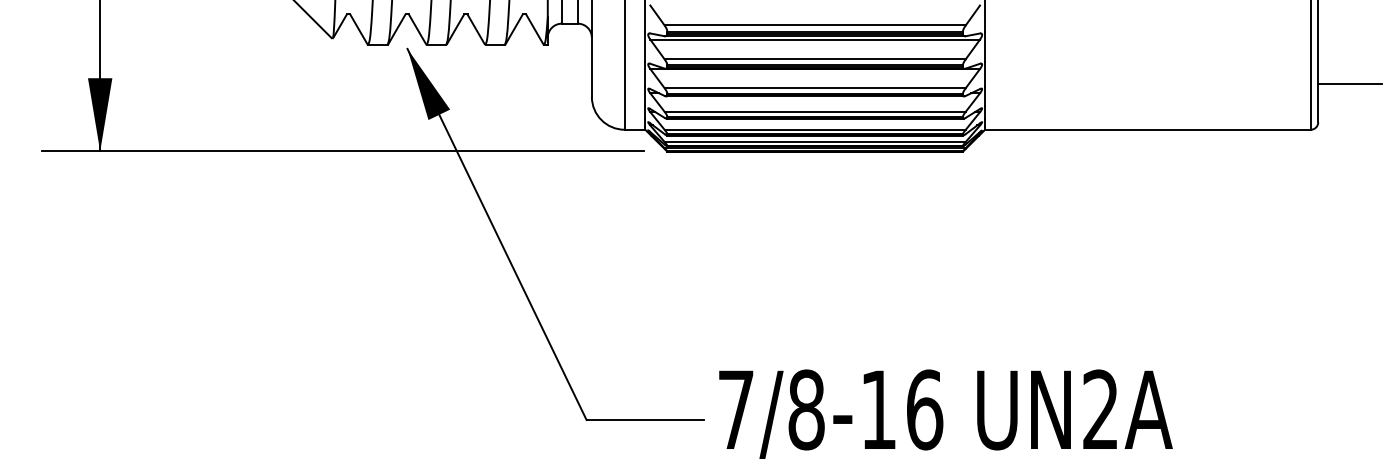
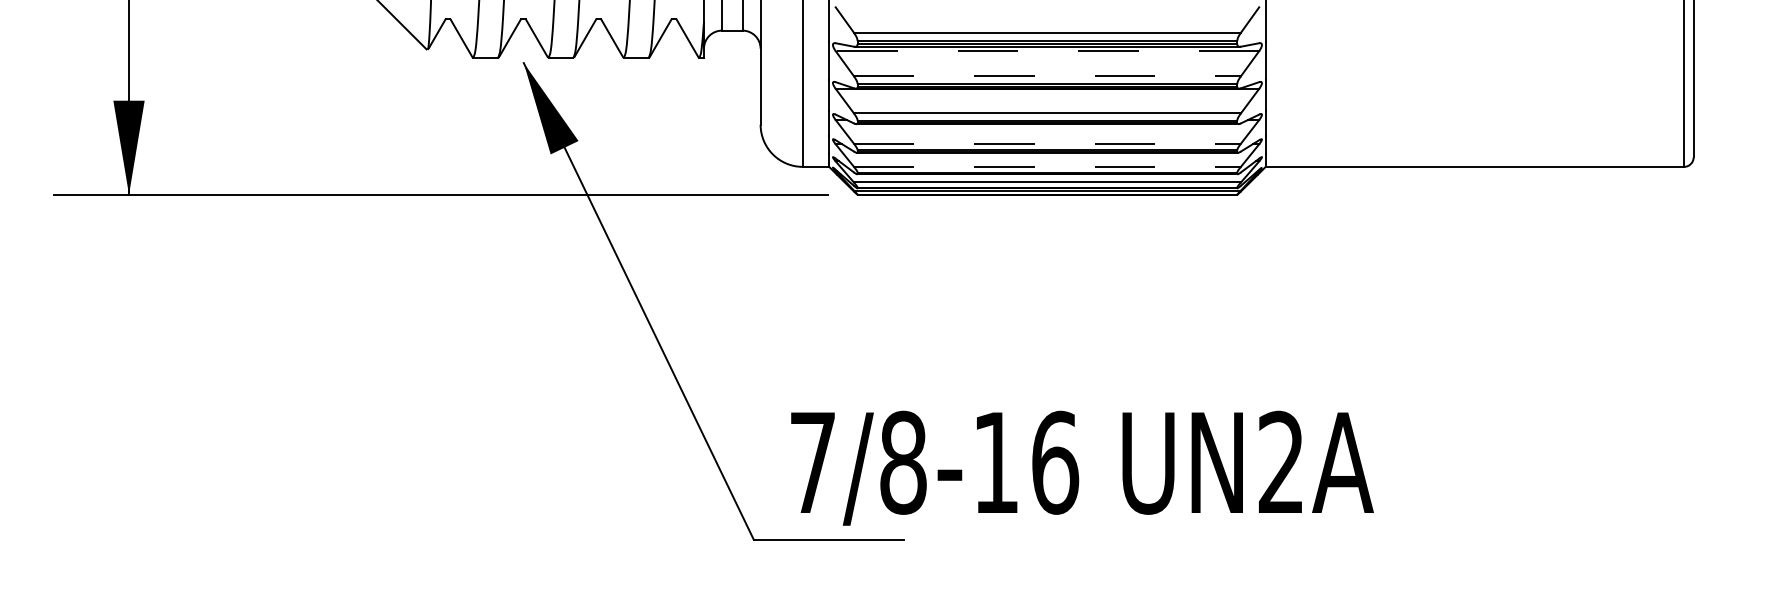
line: (815, 39) -> (1047, 51), solid -> dashed
line: (815, 59) -> (1047, 76), solid -> dashed
line: (1350, 83) -> (1734, 107), removed
line: (815, 111) -> (1047, 143), solid -> dashed
line: (815, 129) -> (1047, 166), solid -> dashed
text: (946, 413) -> (1082, 467), moved

